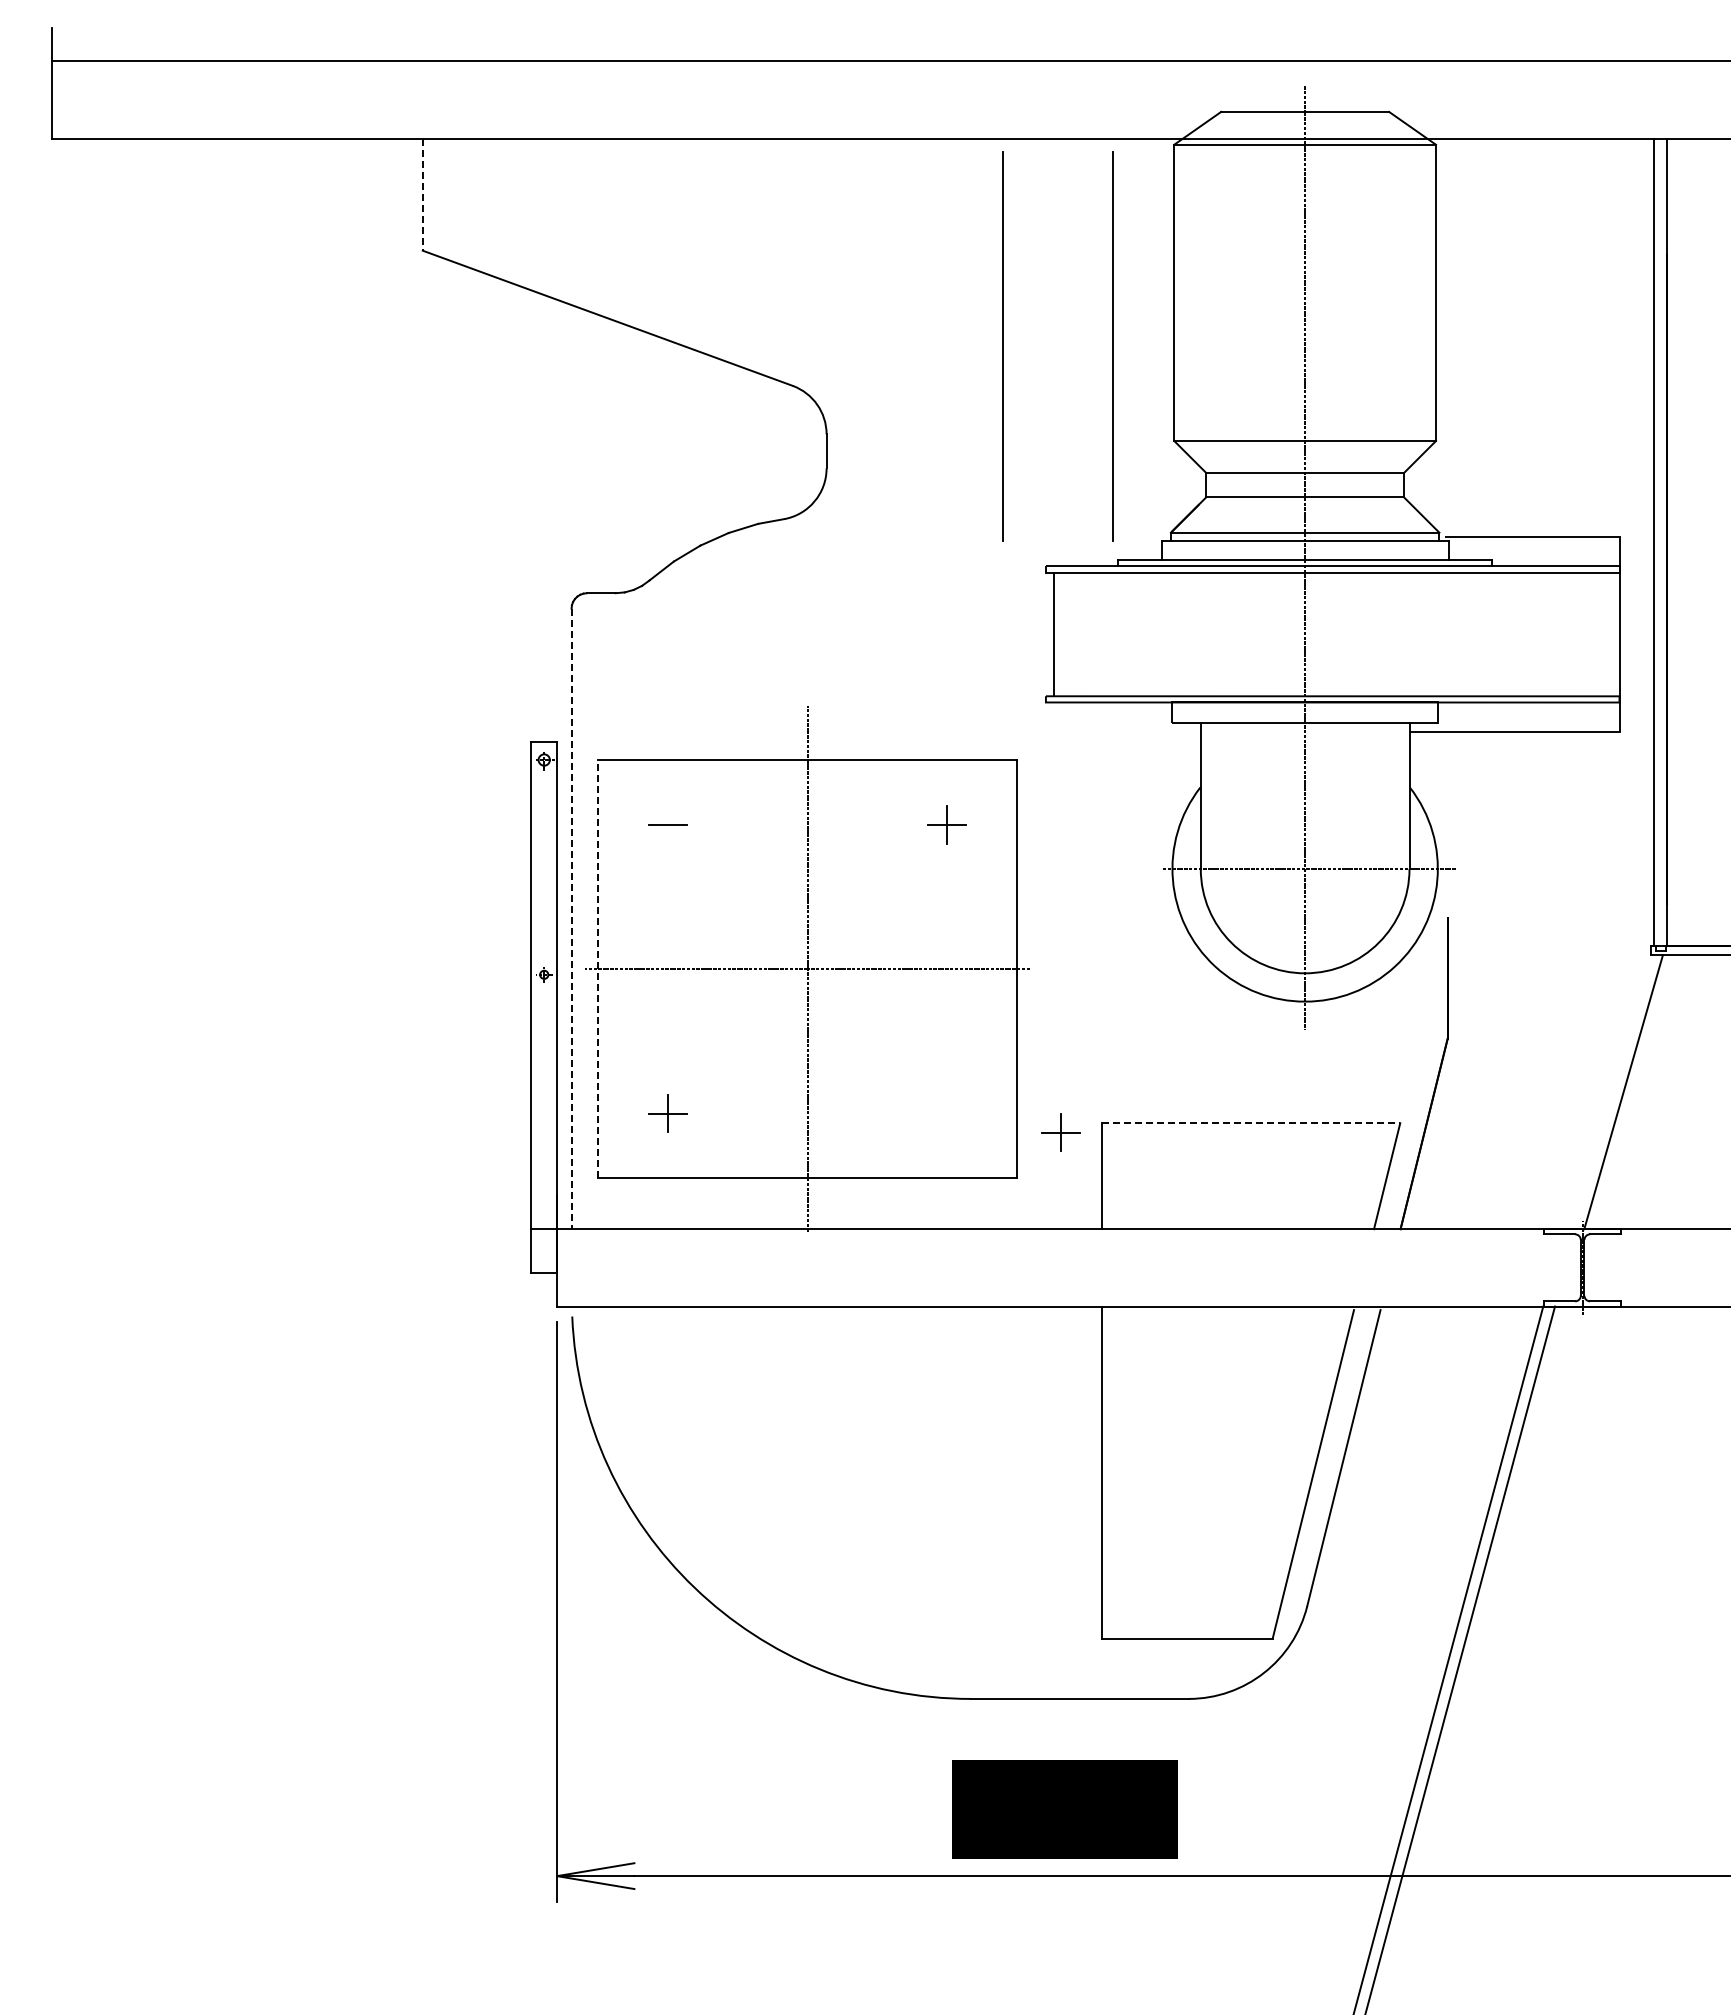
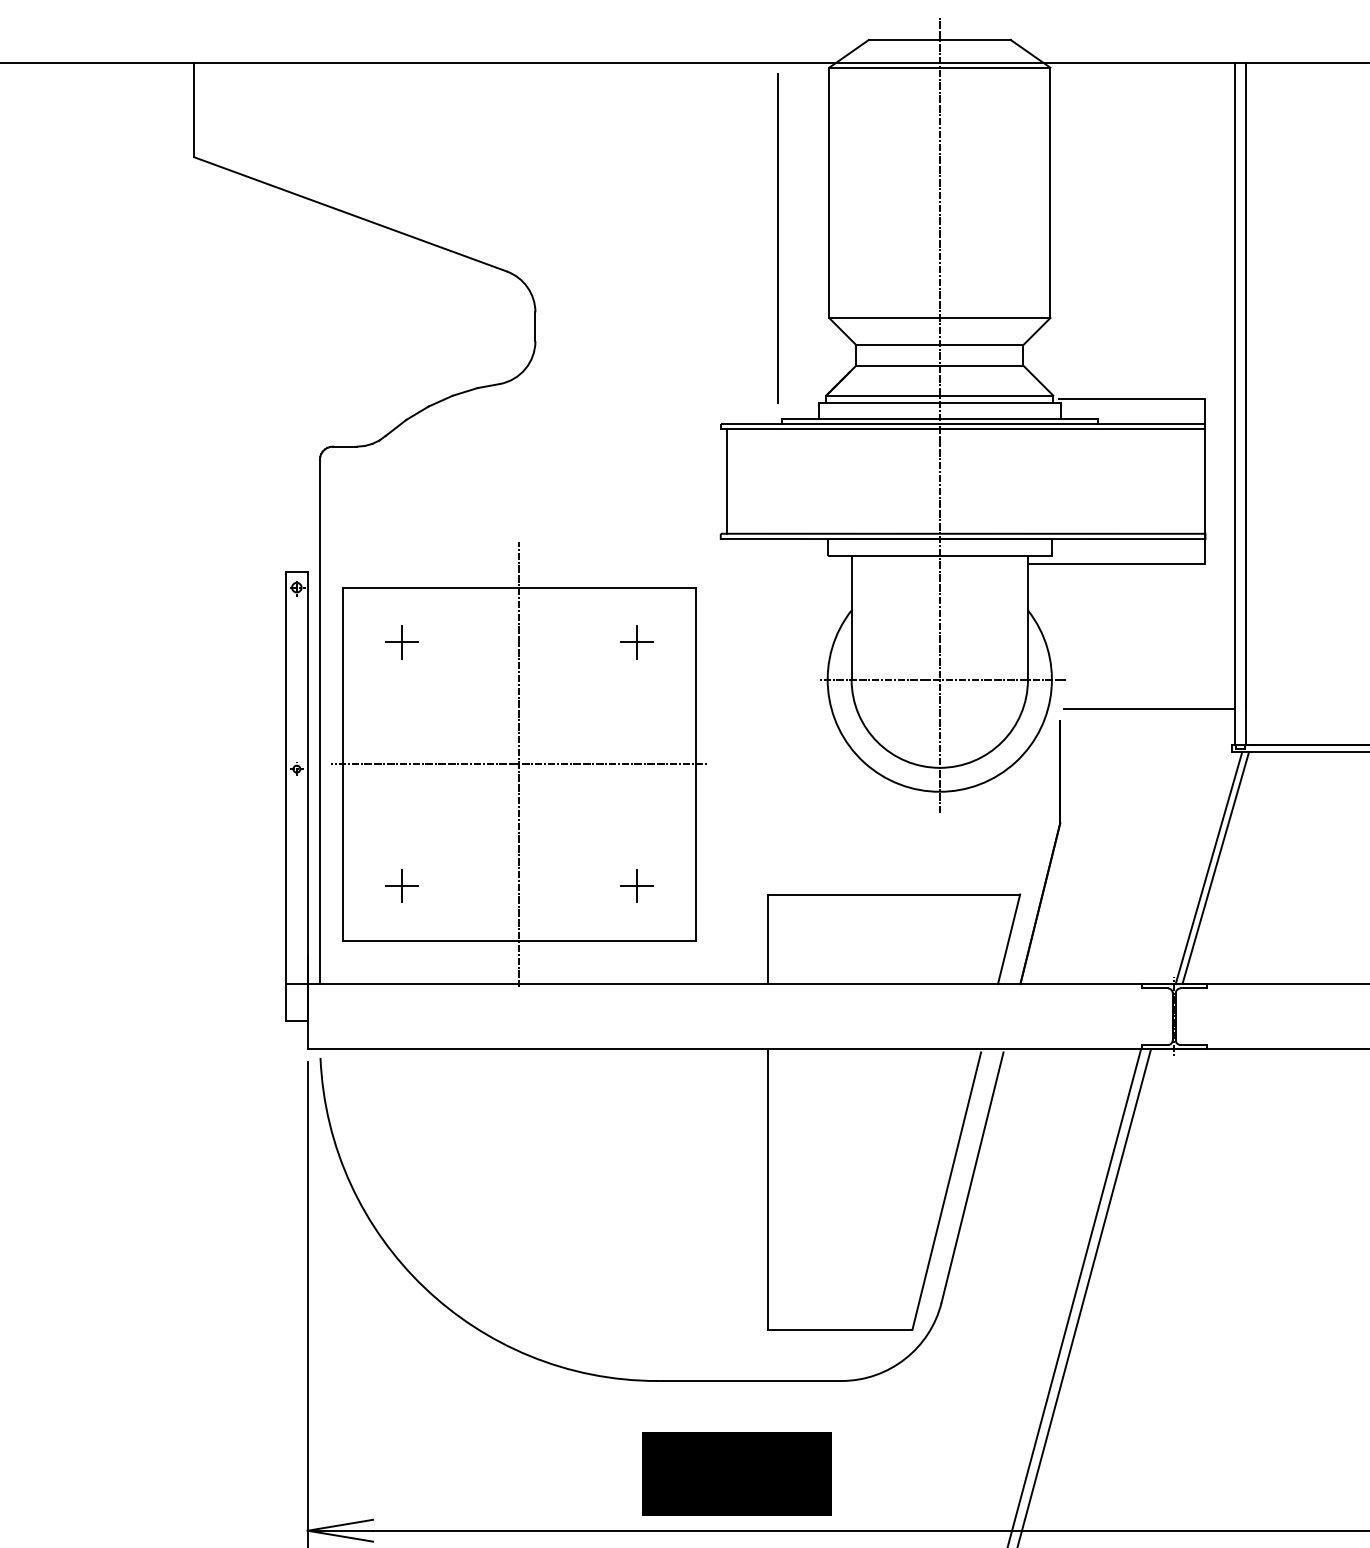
line: (422, 194) -> (193, 109), dashed -> solid
line: (1002, 346) -> (684, 238), removed
line: (668, 824) -> (401, 642), added
line: (1553, 904) -> (1149, 709), added
line: (571, 919) -> (319, 722), dashed -> solid
line: (598, 968) -> (342, 763), dashed -> solid
line: (1631, 1092) -> (1215, 868), added
line: (1251, 1123) -> (894, 894), dashed -> solid
part: (1060, 1132) -> (636, 886), moved

